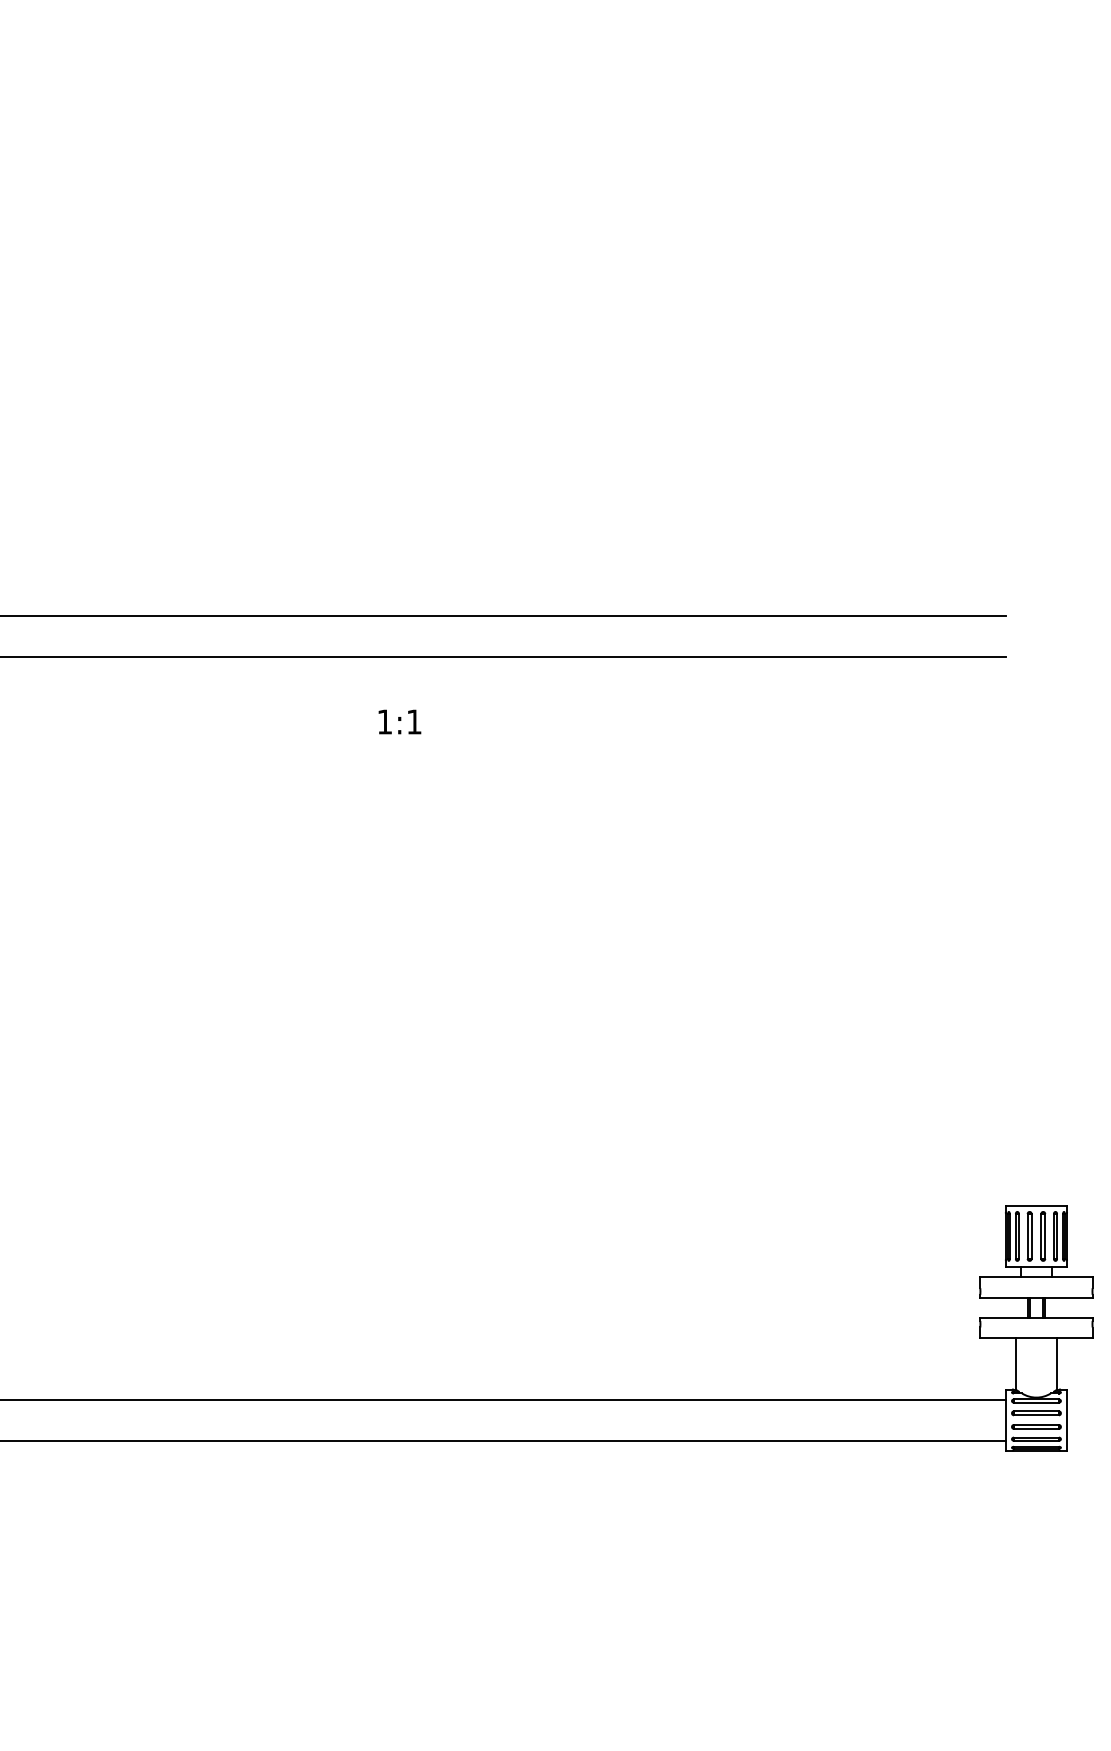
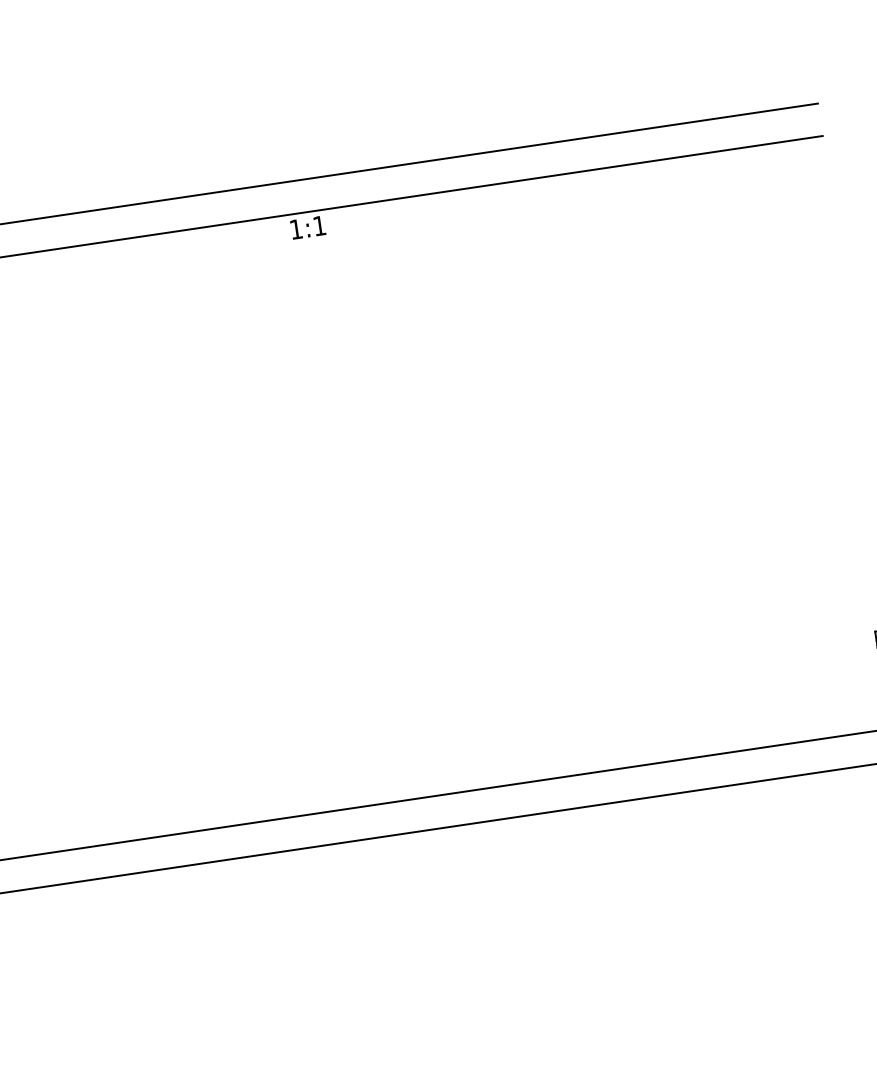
text: (399, 721) -> (307, 227), moved

